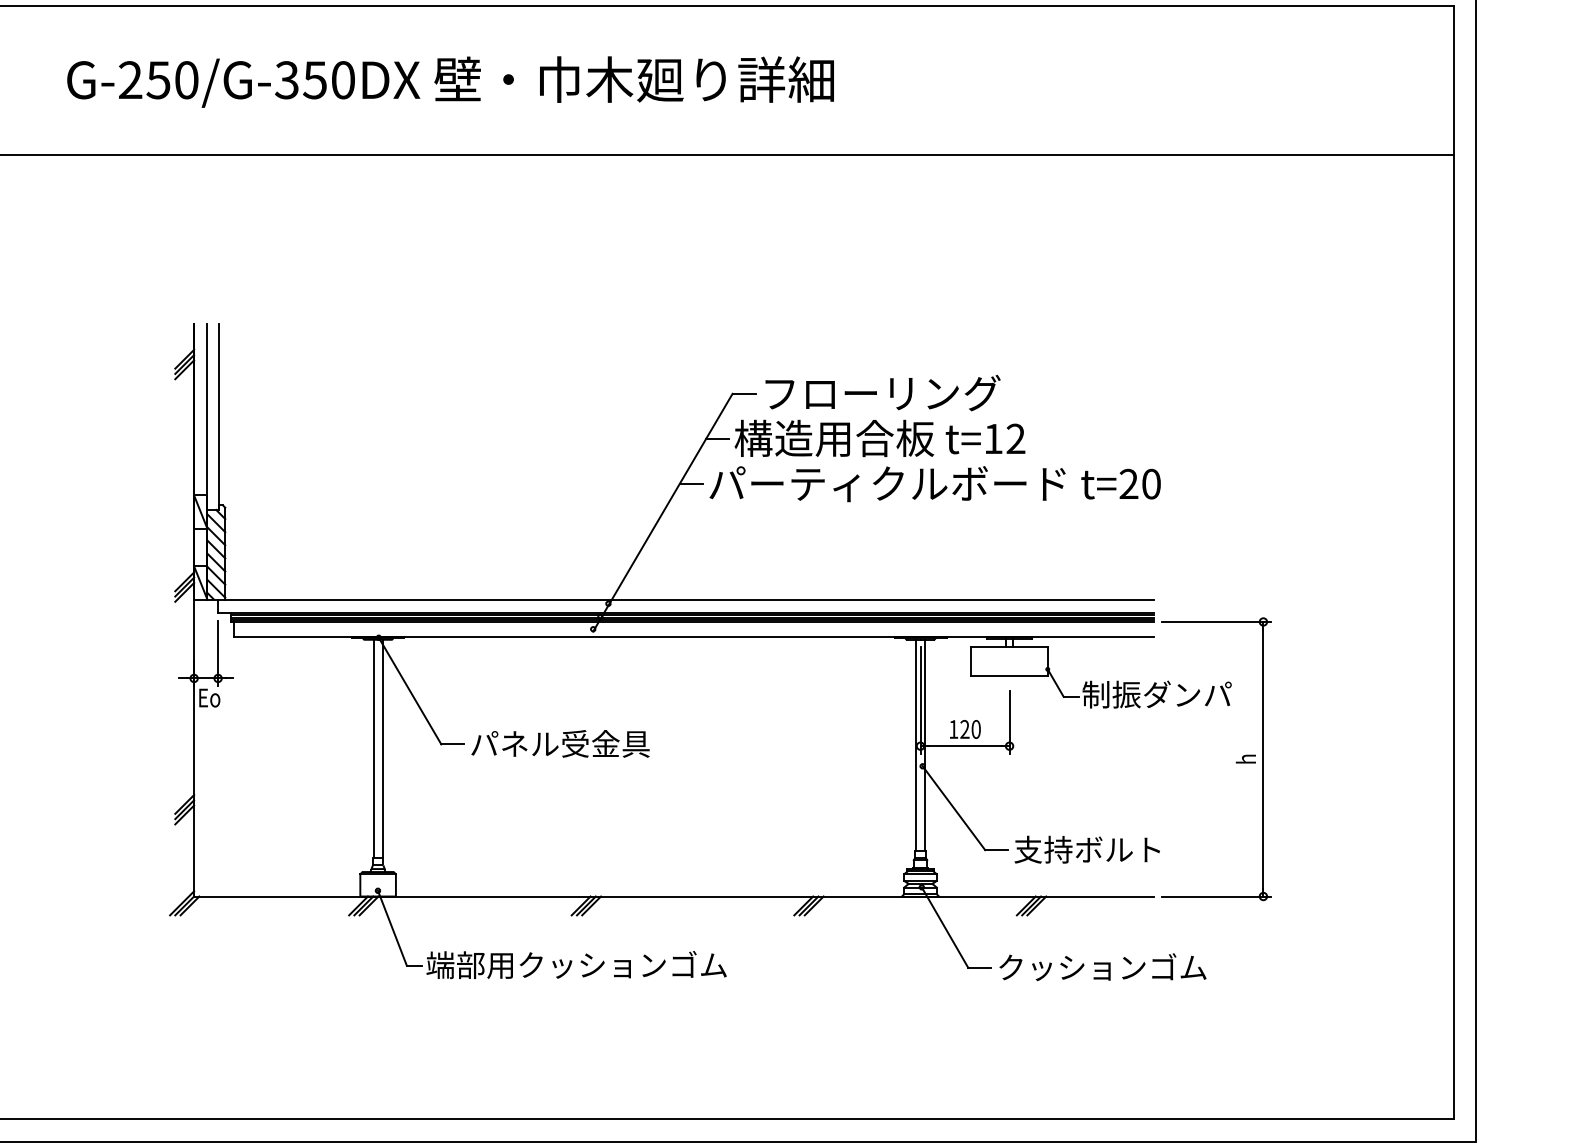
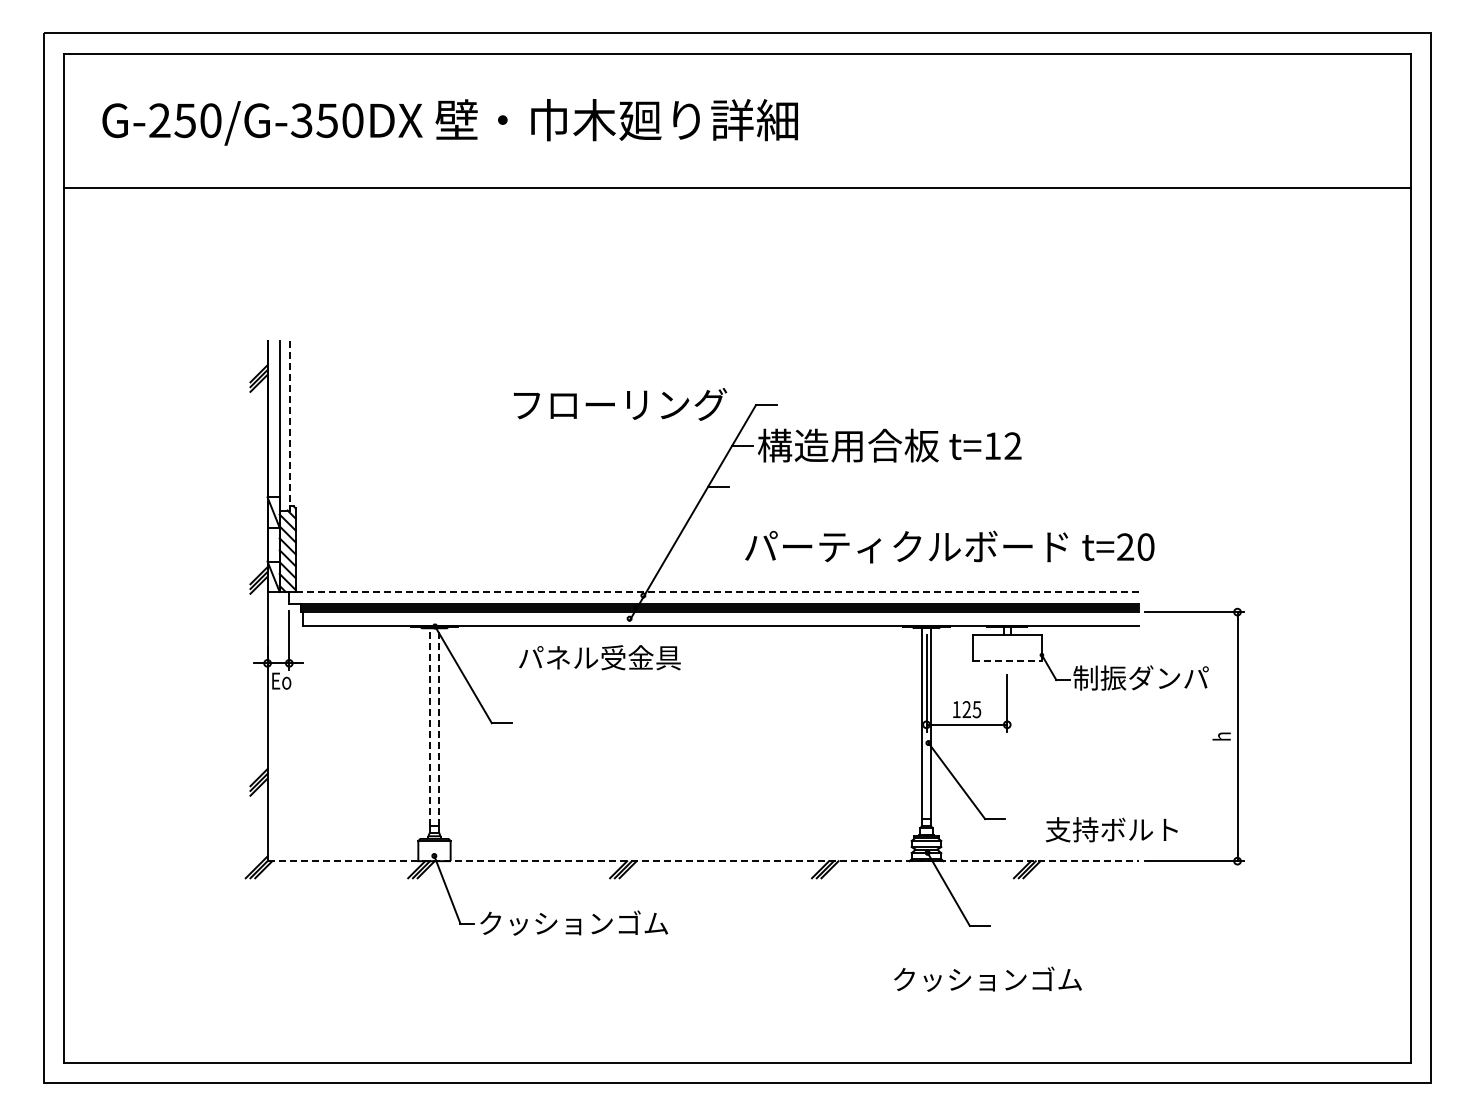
text: (449, 82) -> (449, 122), moved
text: (883, 393) -> (620, 404), moved
line: (218, 417) -> (289, 426), solid -> dashed
text: (934, 483) -> (949, 546), moved
line: (690, 599) -> (717, 591), solid -> dashed
line: (1009, 676) -> (1007, 661), solid -> dashed
text: (975, 729) -> (976, 709), 120 -> 125
text: (560, 743) -> (599, 657), moved
line: (373, 749) -> (430, 727), solid -> dashed
line: (382, 749) -> (438, 727), solid -> dashed
text: (1086, 849) -> (1111, 829), moved
line: (674, 896) -> (703, 861), solid -> dashed
text: (576, 964) -> (614, 922), 端部用クッションゴム -> クッションゴム
text: (1102, 966) -> (987, 978), moved

